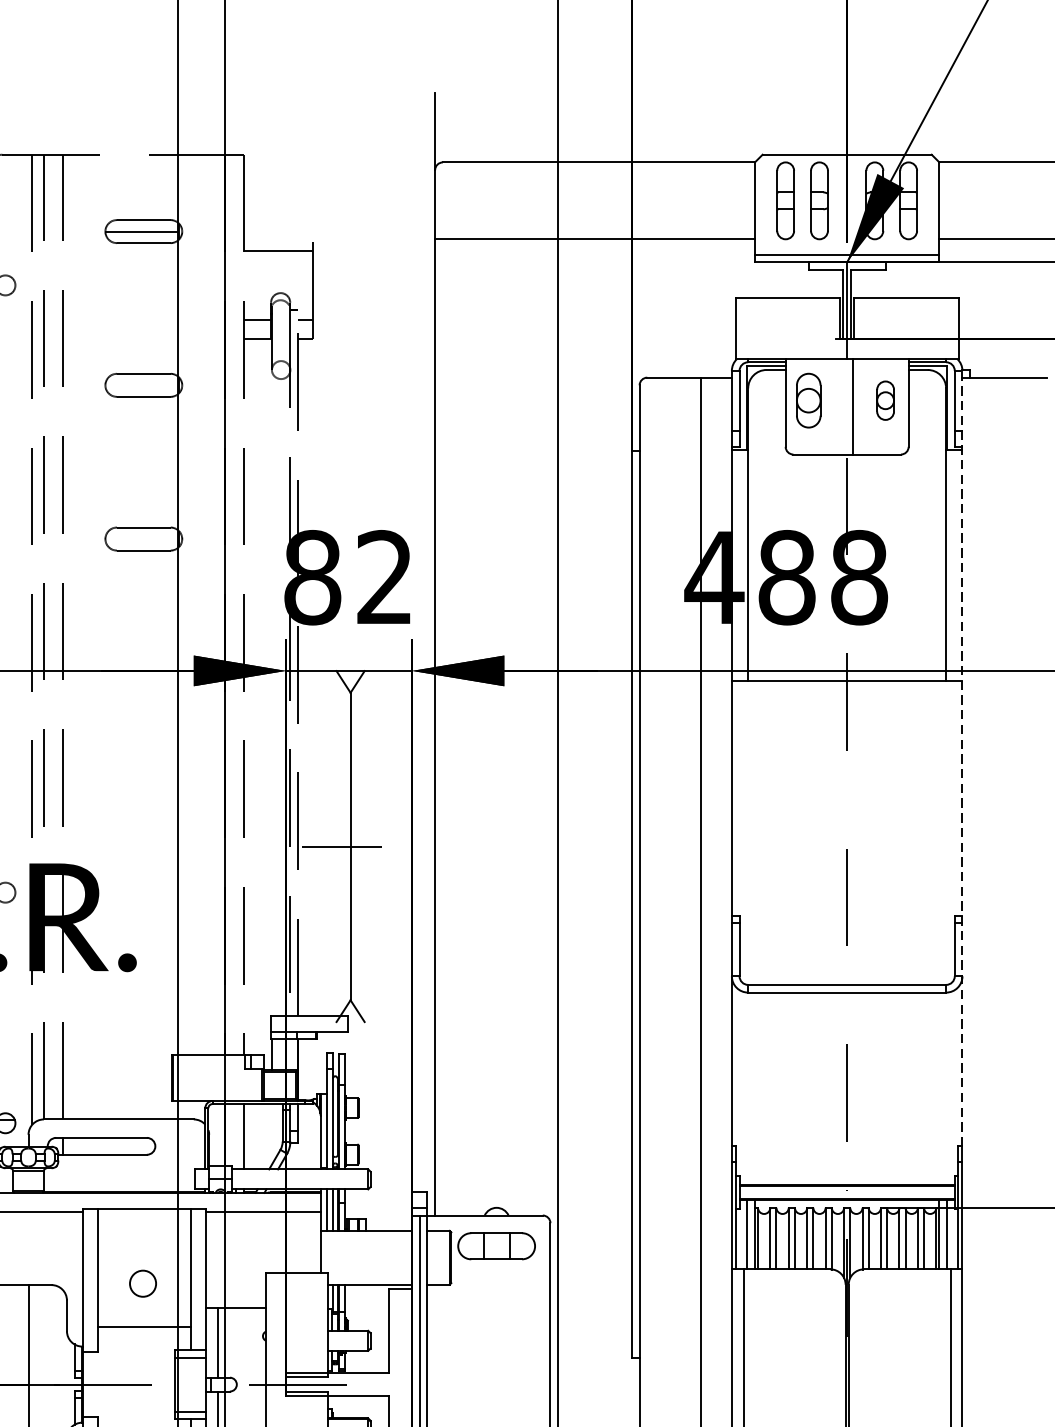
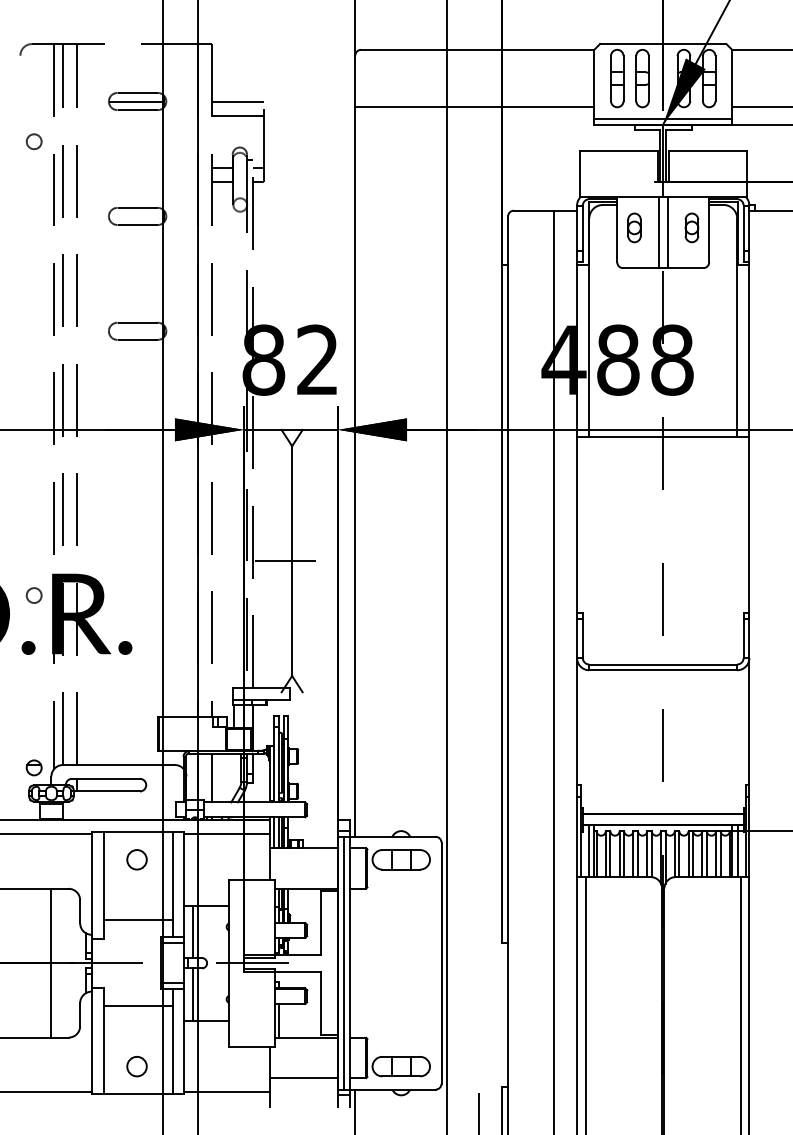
line: (277, 231) -> (237, 101), added
part: (808, 400) -> (634, 227), size x0.71
line: (840, 406) -> (658, 232), added
line: (962, 758) -> (749, 495), dashed -> solid
circle: (142, 1283) -> (136, 859), moved

